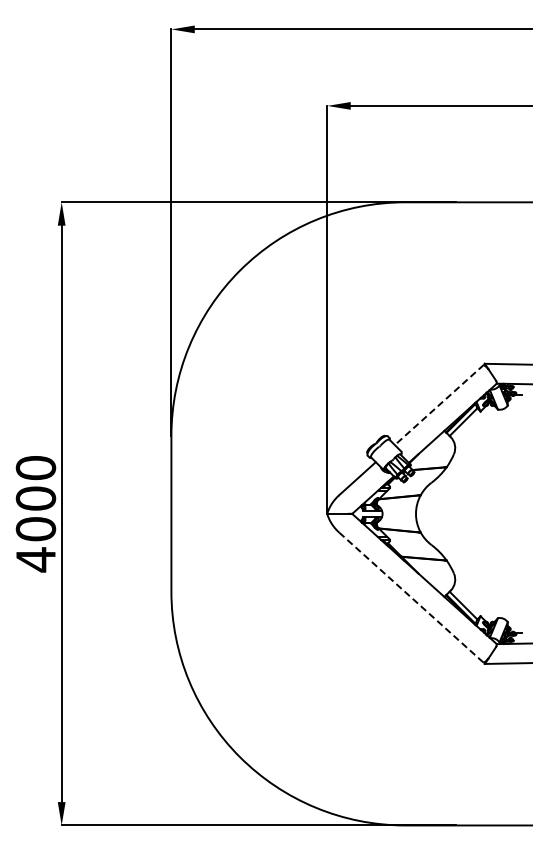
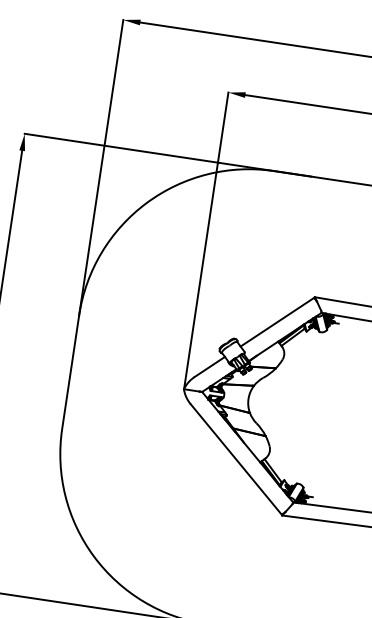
line: (439, 404) -> (277, 321), dashed -> solid
line: (411, 598) -> (236, 459), dashed -> solid

